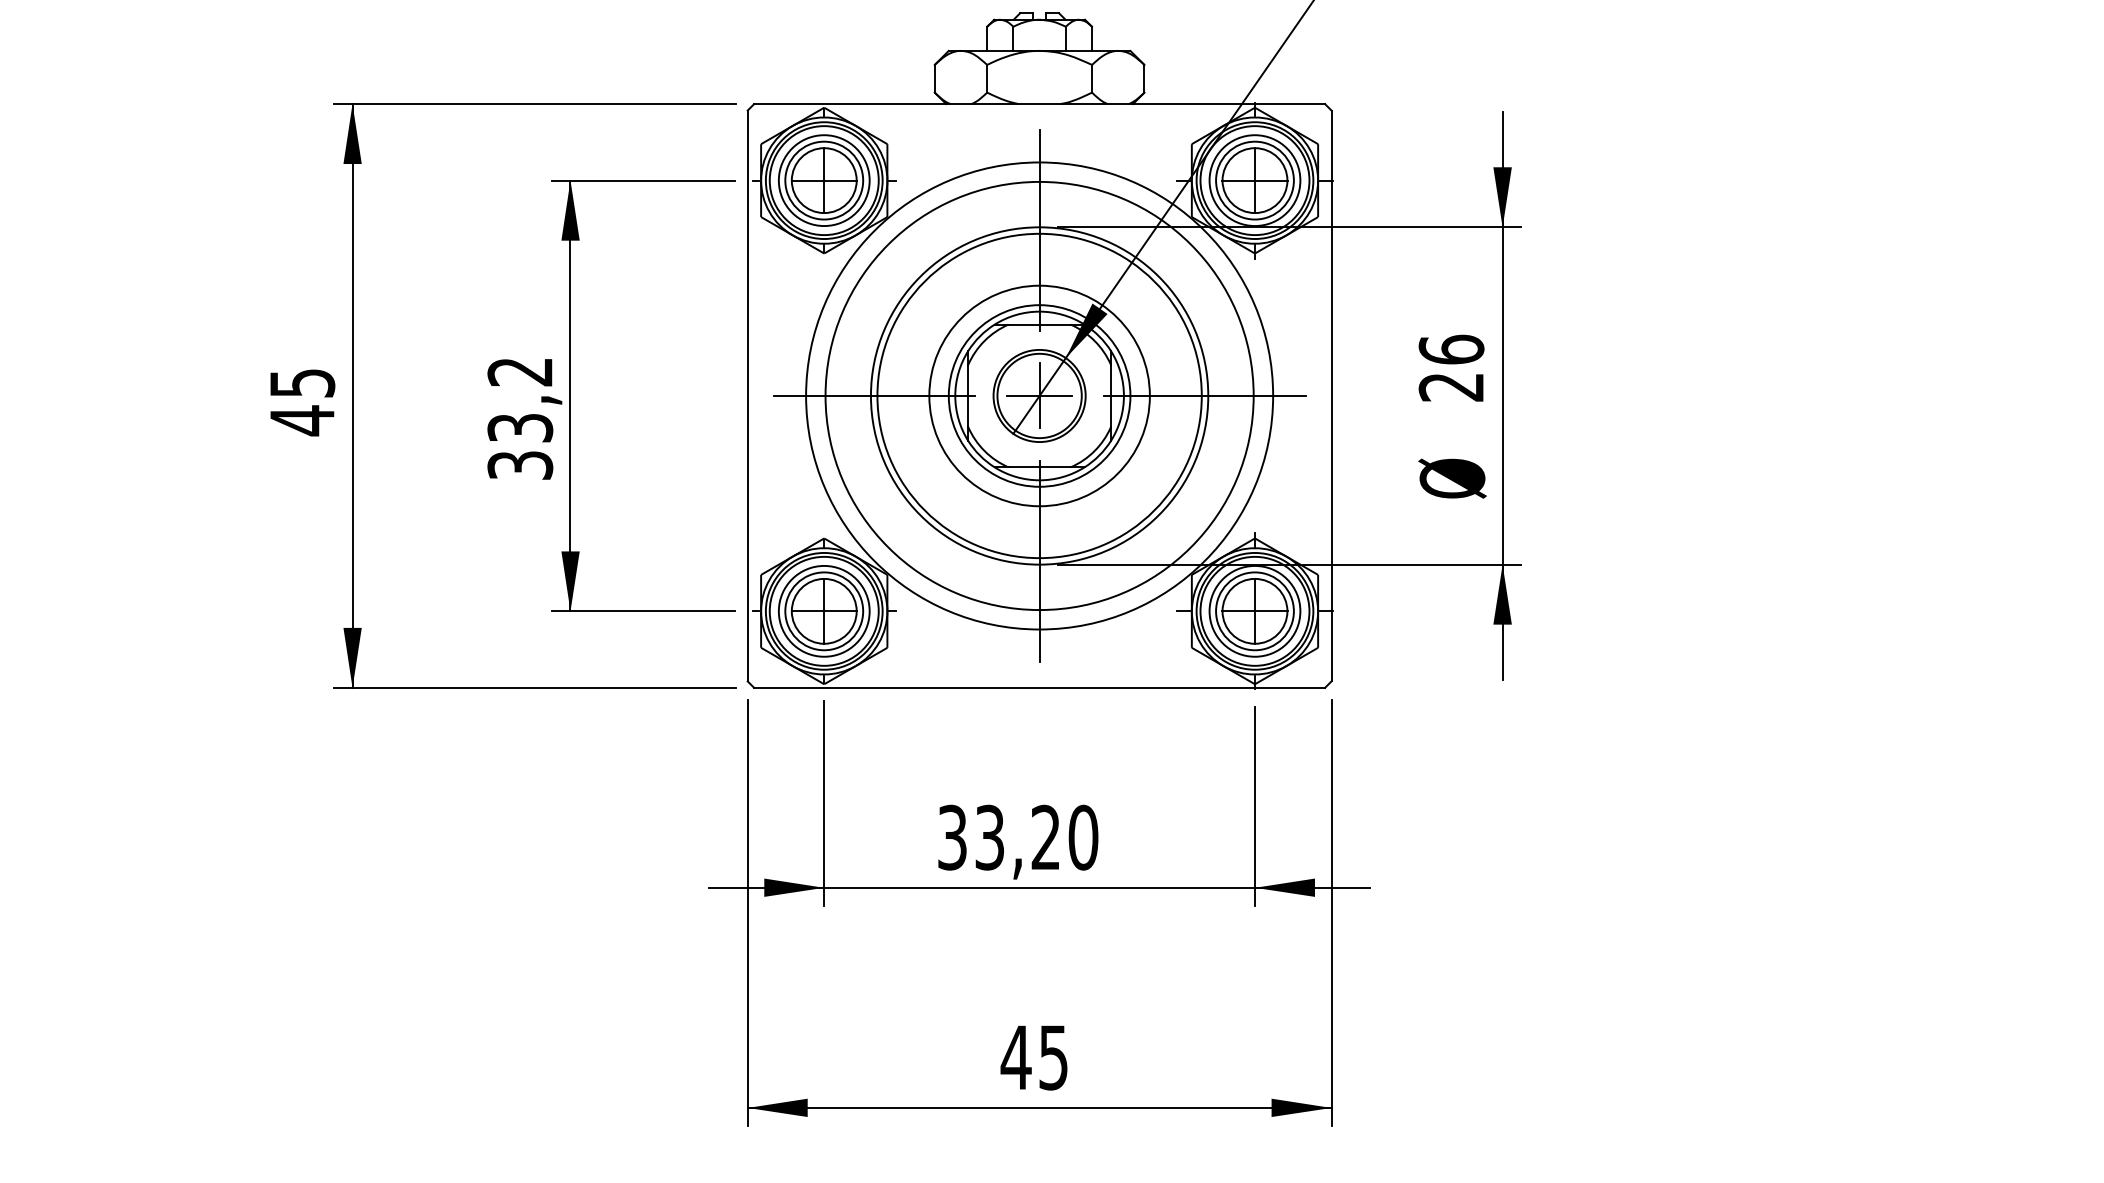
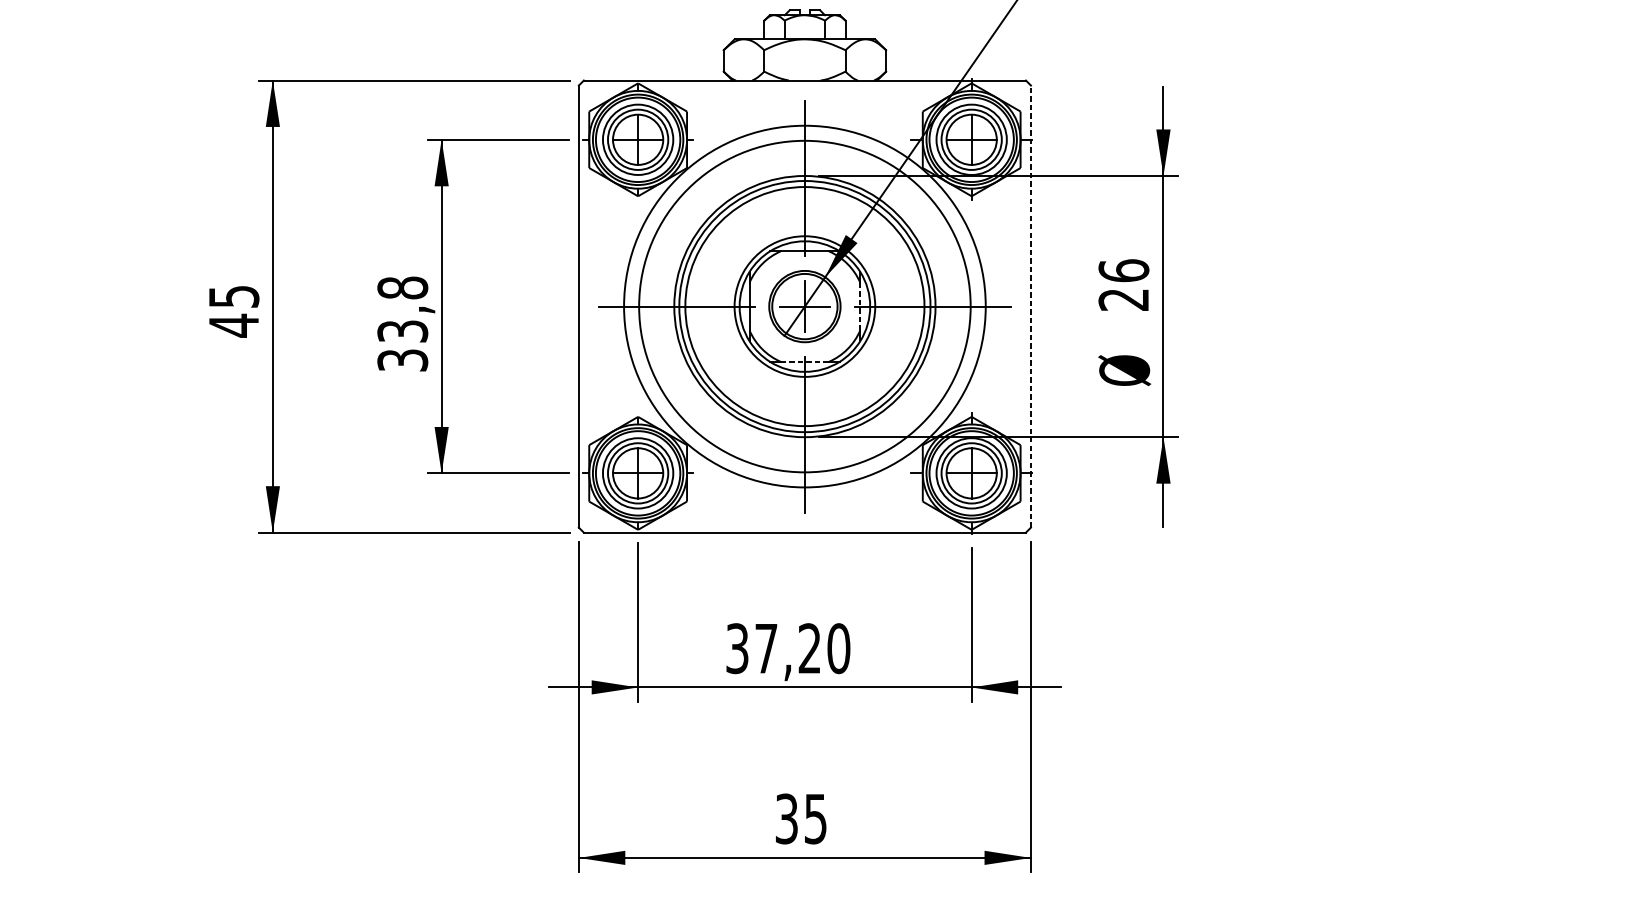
text: (520, 371) -> (402, 287), 33,2 -> 33,8
circle: (1039, 395) -> (804, 306), size x1.4
line: (1110, 395) -> (859, 306), solid -> dashed
line: (1331, 395) -> (1030, 306), solid -> dashed
line: (1040, 467) -> (805, 361), solid -> dashed
text: (989, 837) -> (766, 648), 33,20 -> 37,20
text: (1015, 1057) -> (786, 818), 45 -> 35

